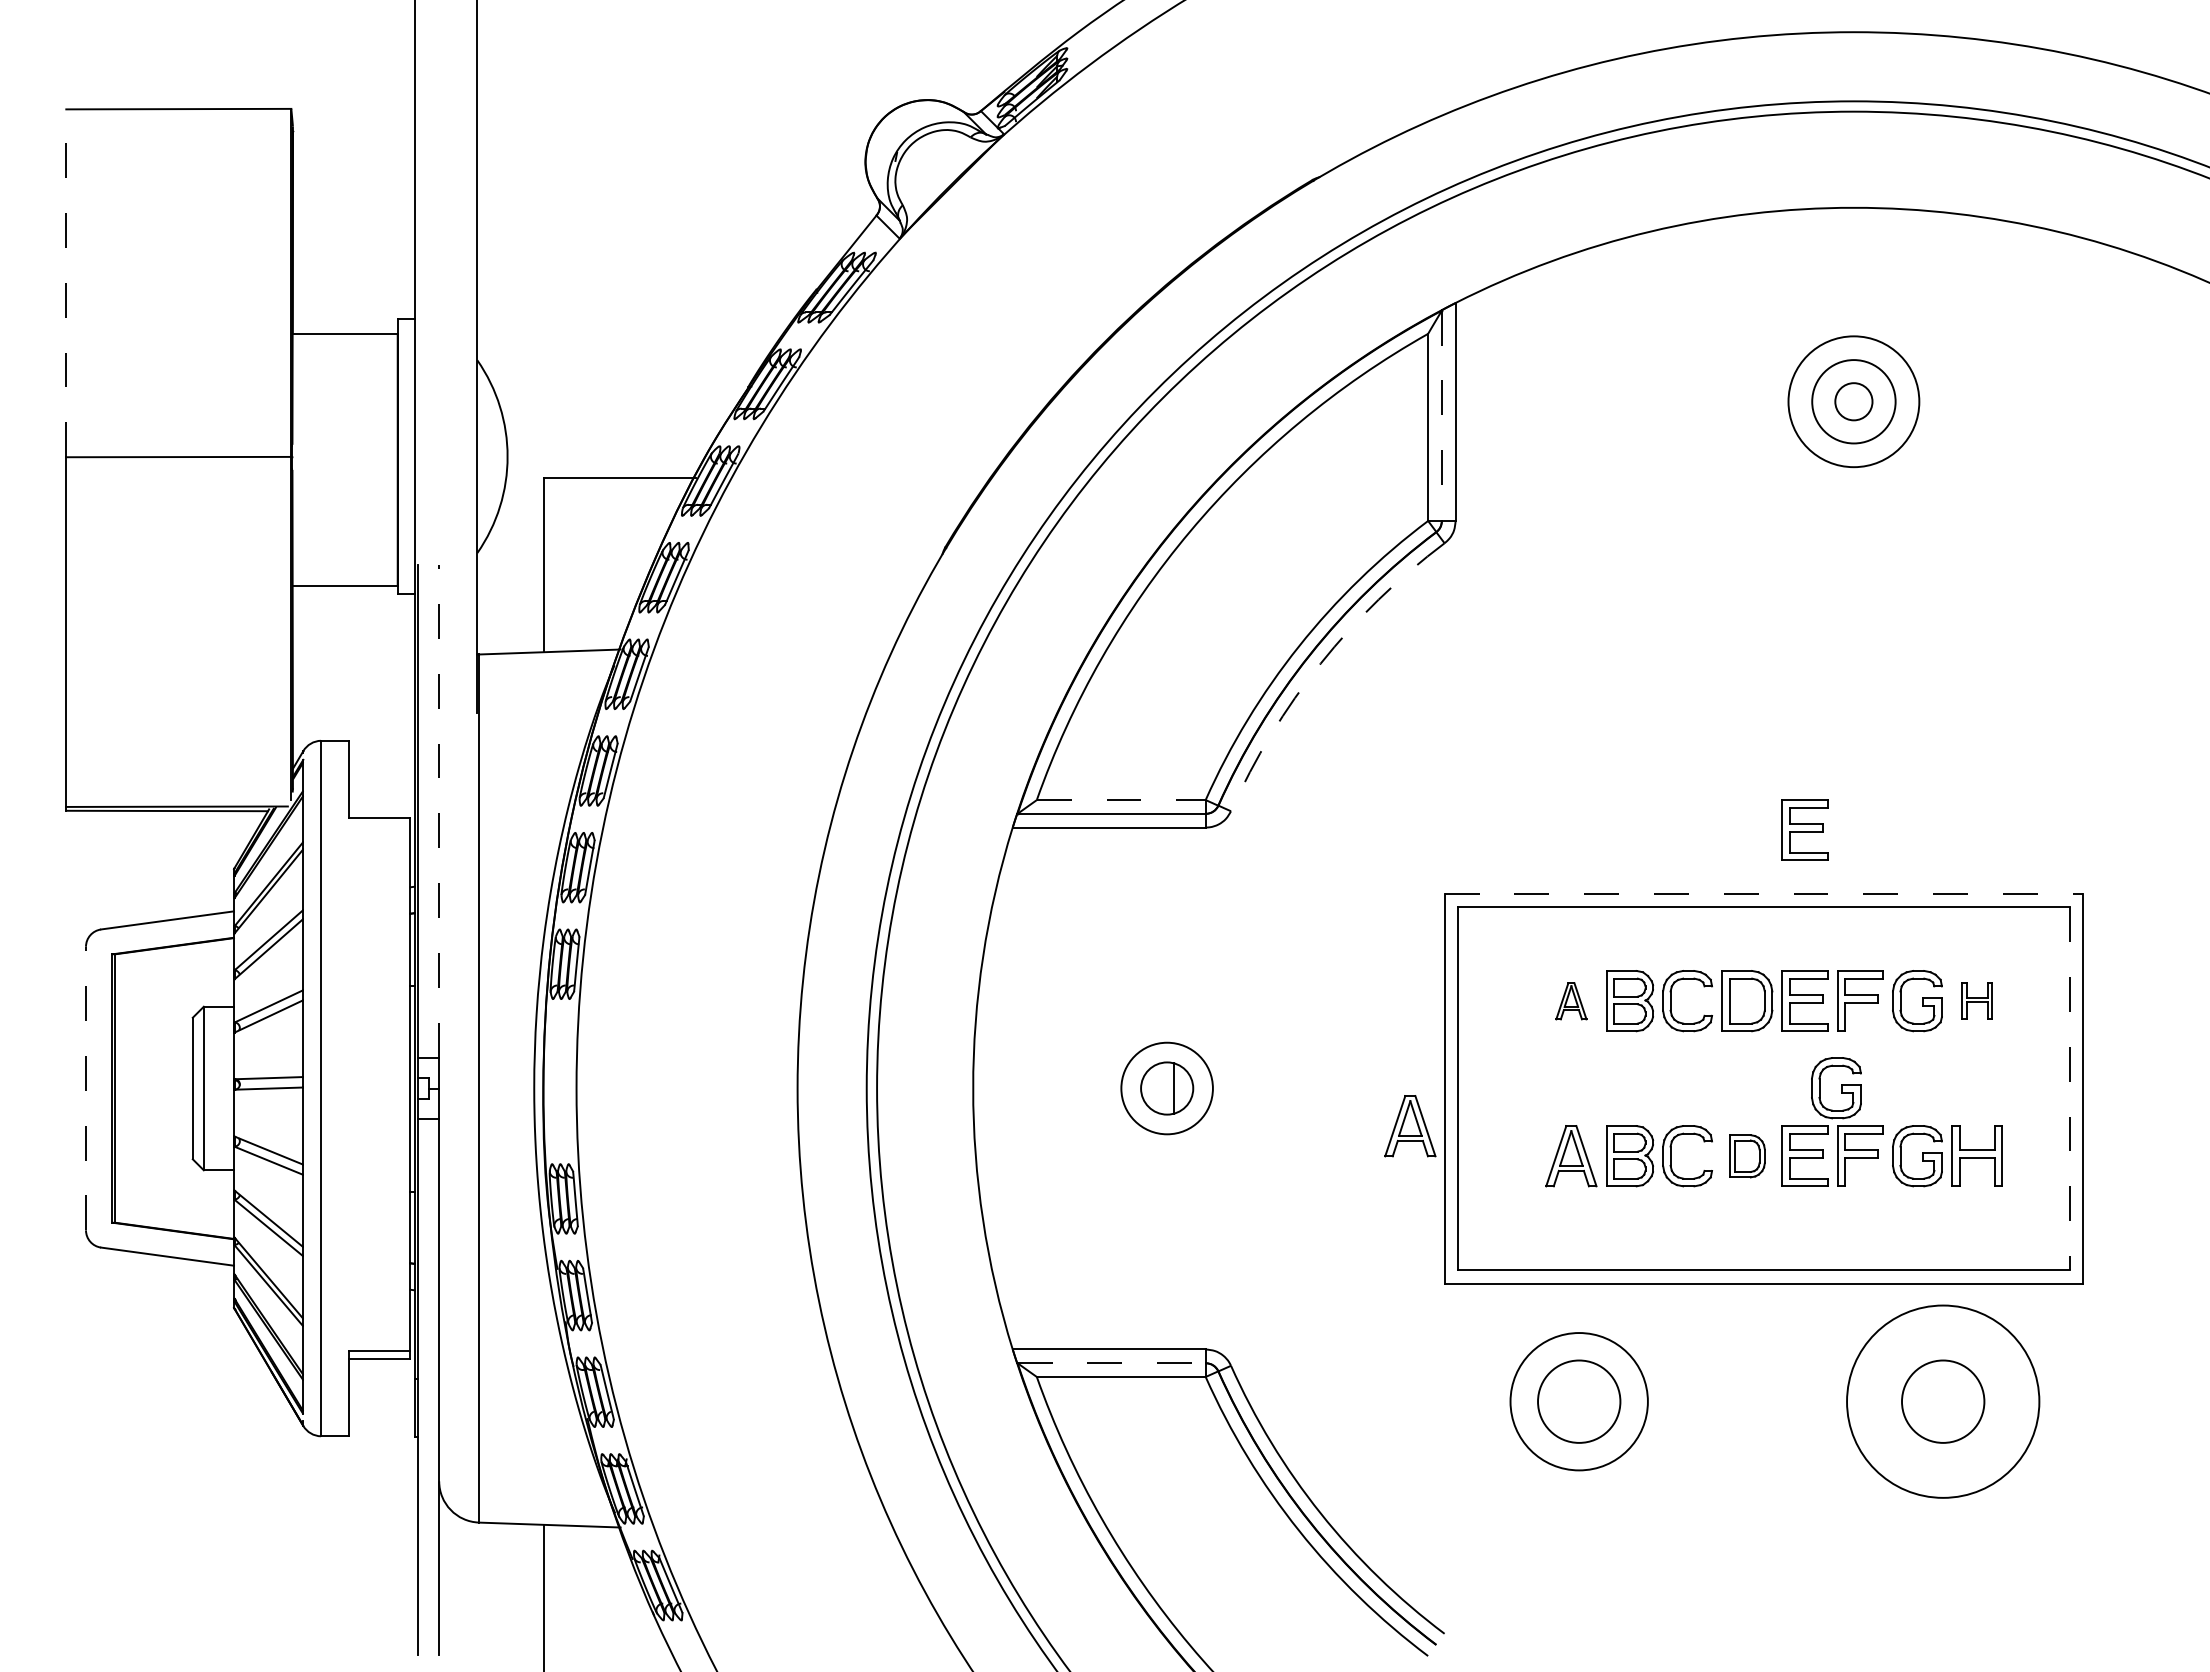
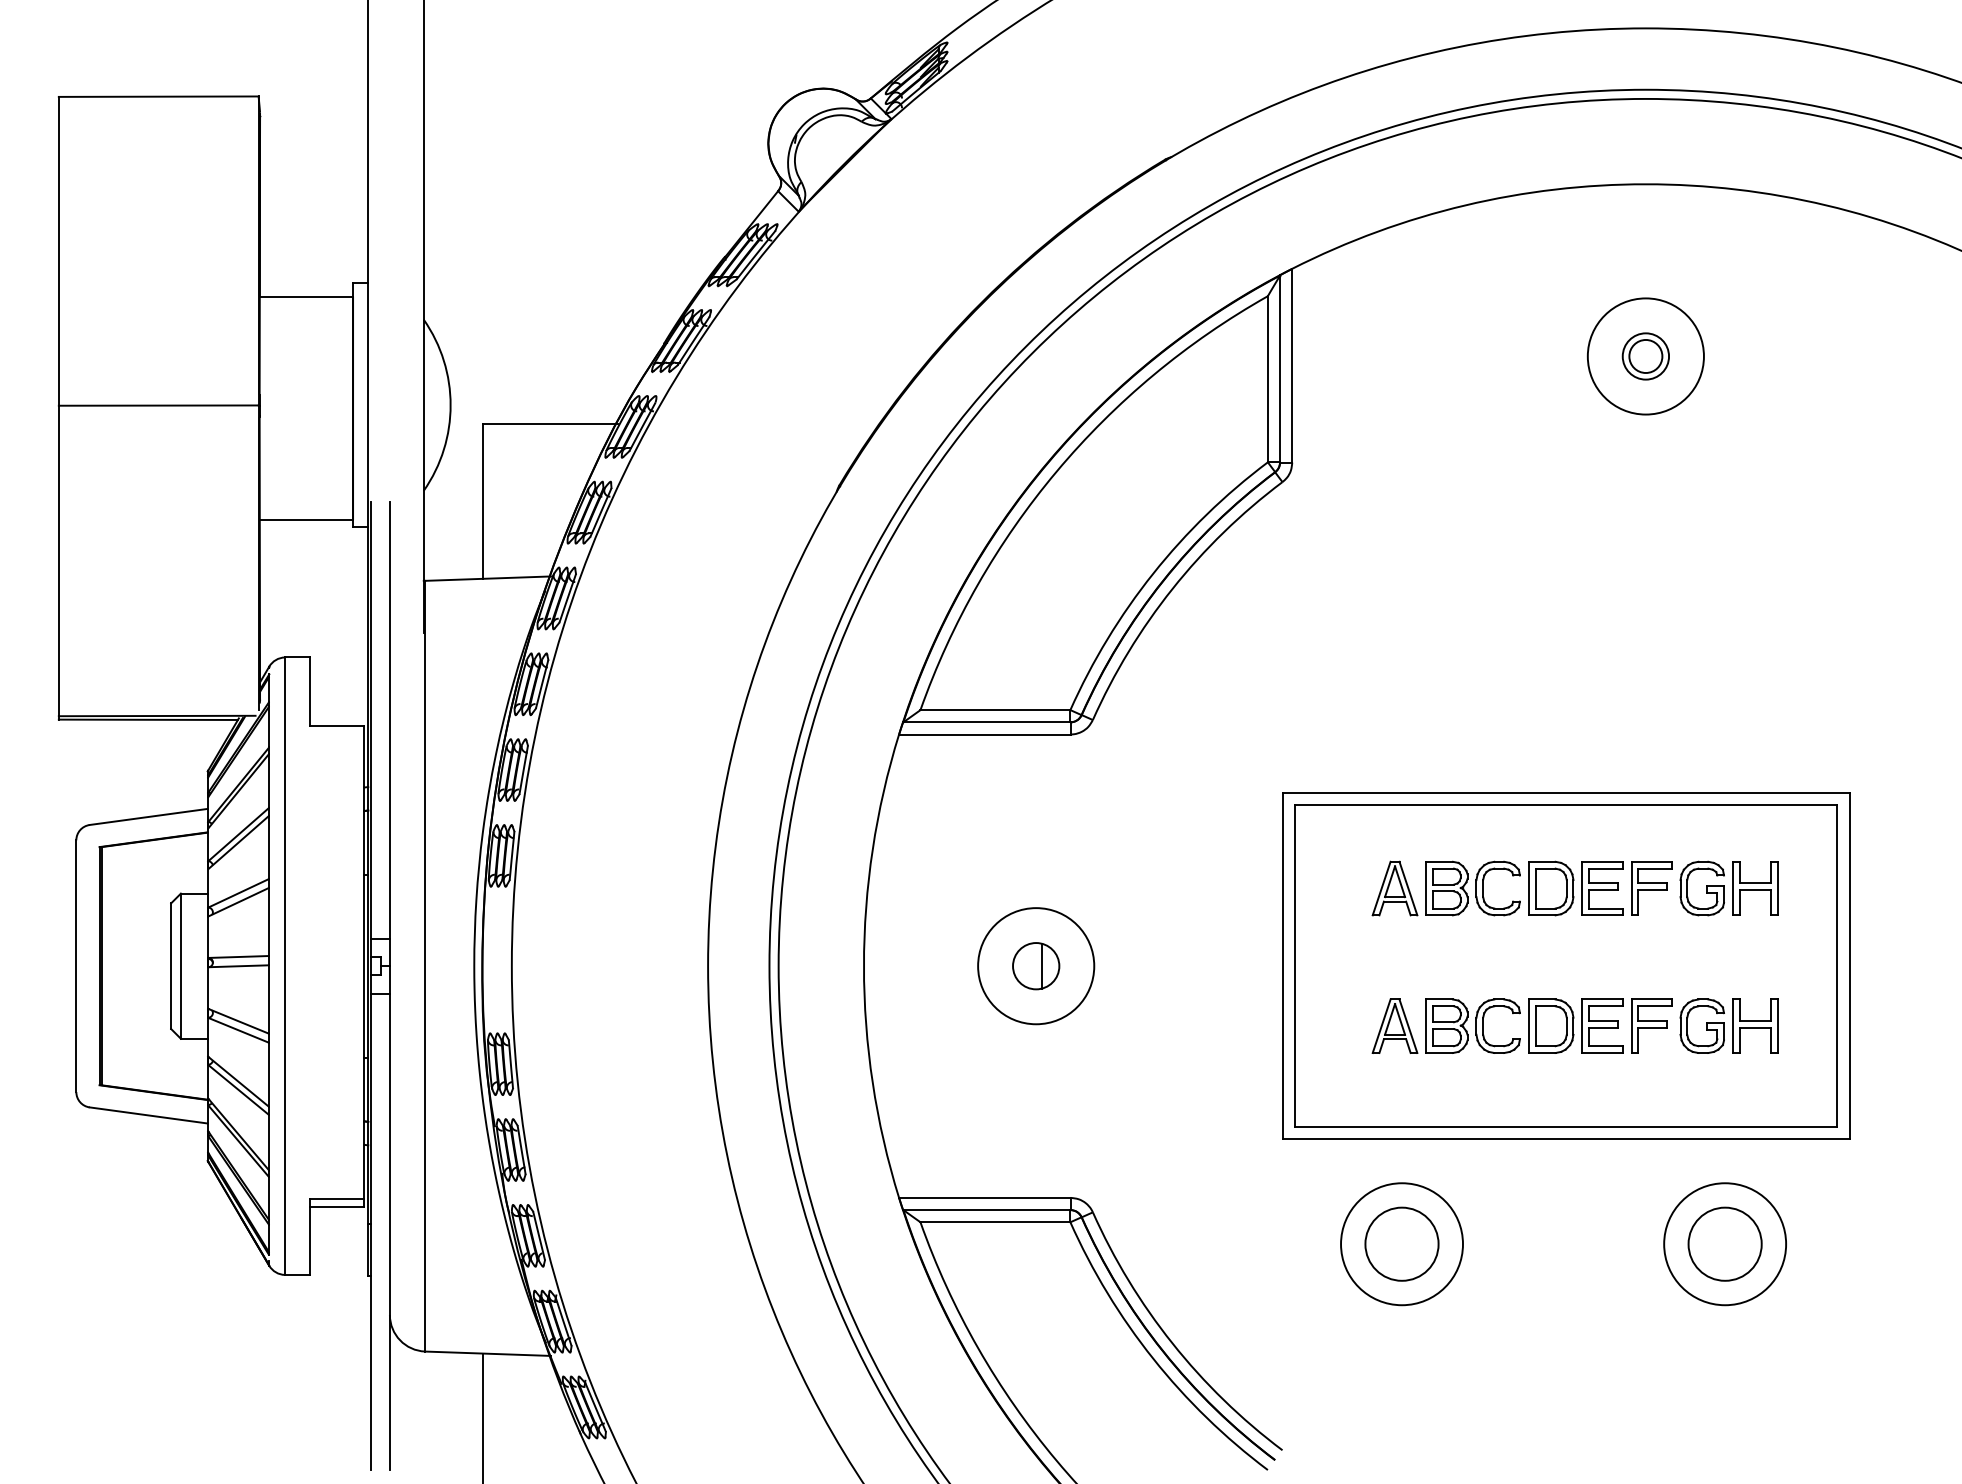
line: (66, 283) -> (59, 251), dashed -> solid
circle: (1853, 401) -> (1645, 356), size x0.62
line: (1441, 416) -> (1279, 369), dashed -> solid
arc: (1320, 663) -> (1172, 588), dashed -> solid
line: (1121, 800) -> (995, 710), dashed -> solid
line: (439, 810) -> (390, 719), dashed -> solid
part: (1804, 829) -> (1602, 736), removed
line: (1764, 893) -> (1566, 793), dashed -> solid
part: (1976, 1000) -> (1754, 888), size x1.67
part: (1571, 1001) -> (1395, 888), size x1.67
line: (86, 1088) -> (76, 966), dashed -> solid
circle: (1166, 1088) -> (1035, 966), size x1.43
part: (1836, 1088) -> (1630, 966), removed
line: (2069, 1089) -> (1837, 967), dashed -> solid
part: (1410, 1126) -> (1252, 999), removed
part: (1747, 1156) -> (1551, 1026), size x1.43
line: (1112, 1363) -> (987, 1210), dashed -> solid
circle: (1942, 1401) -> (1724, 1244), size x0.71

